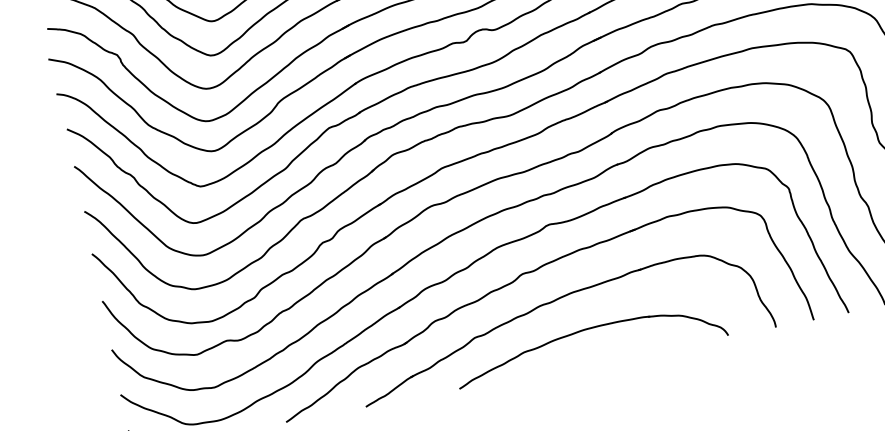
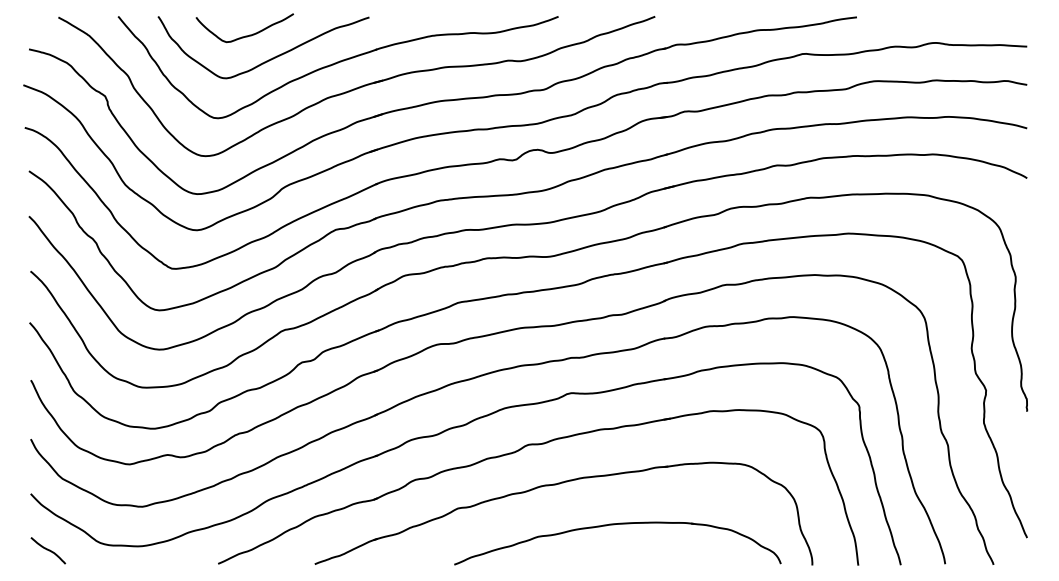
part: (585, 330) -> (614, 525), moved

